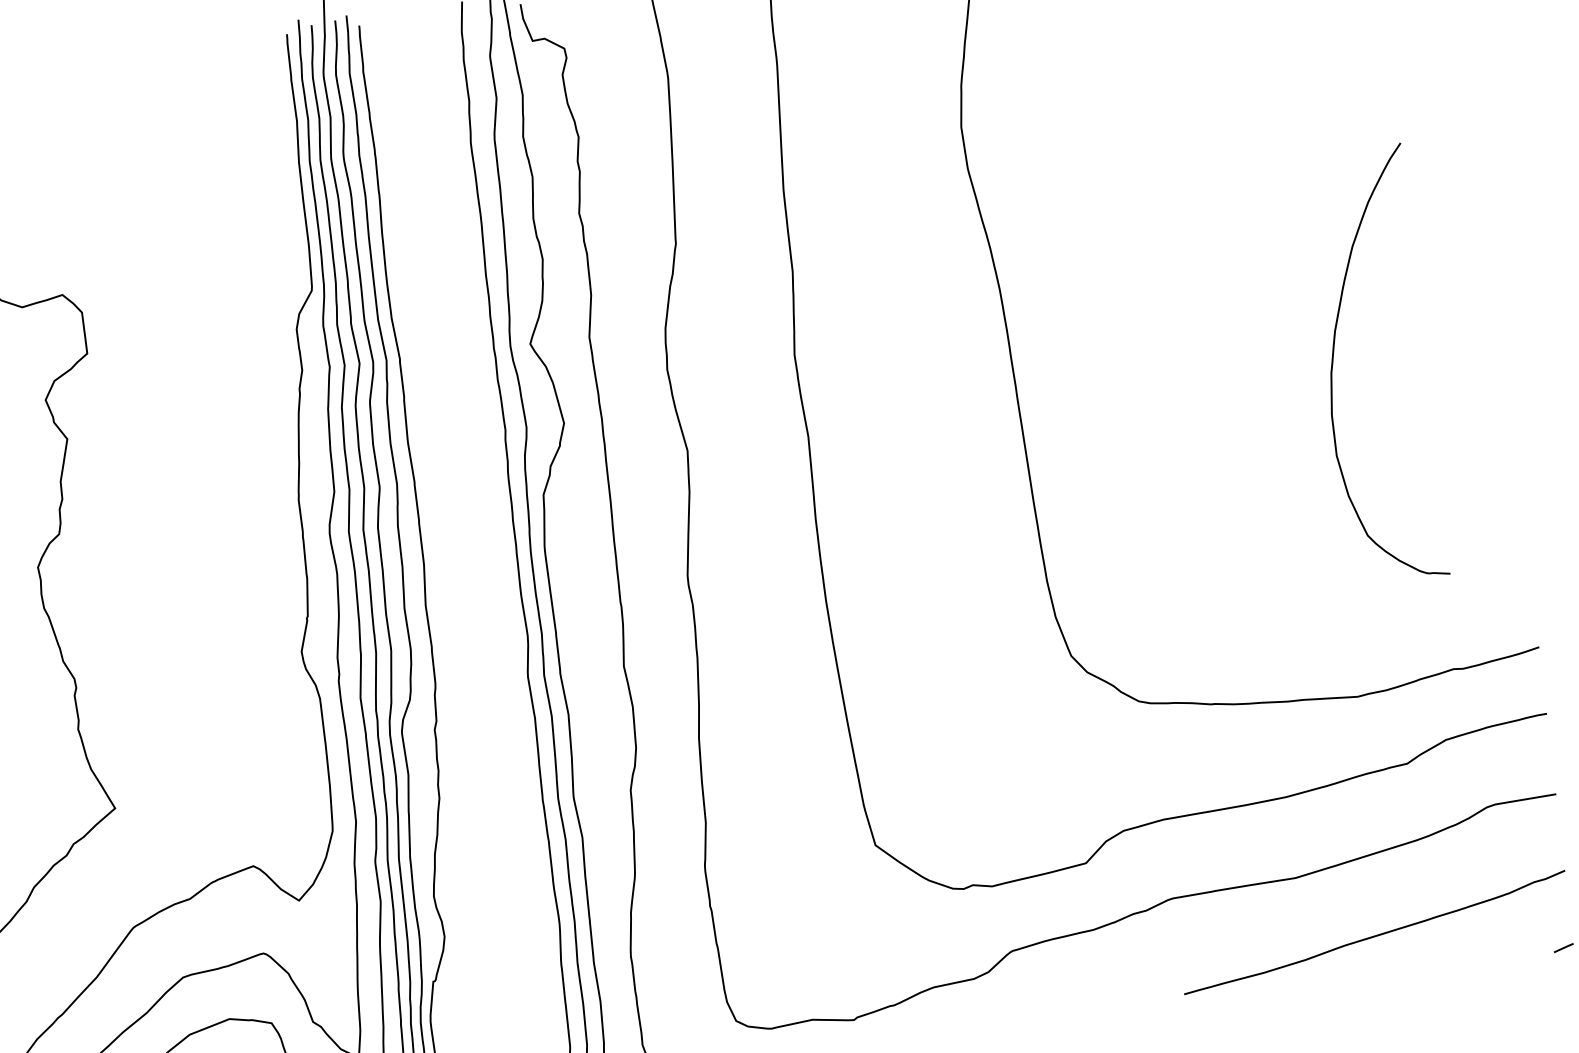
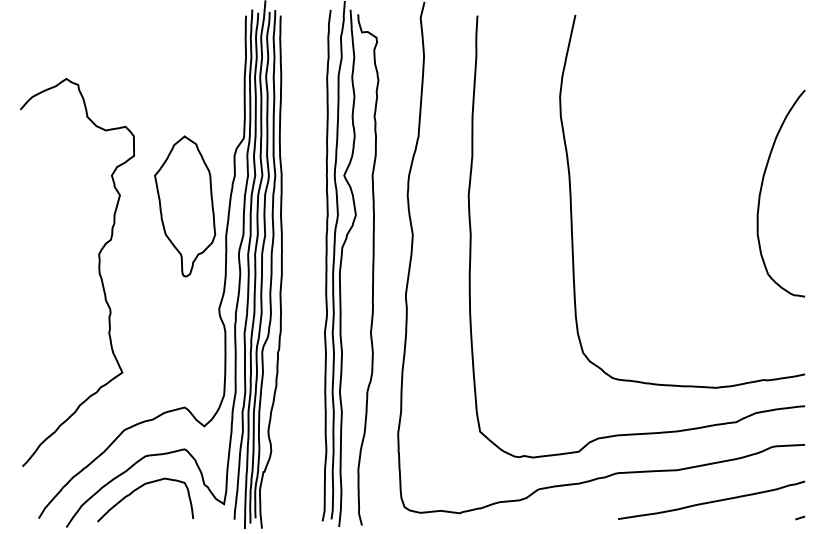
curve: (1335, 358) -> (762, 188), moved
part: (206, 446) -> (185, 206), added

